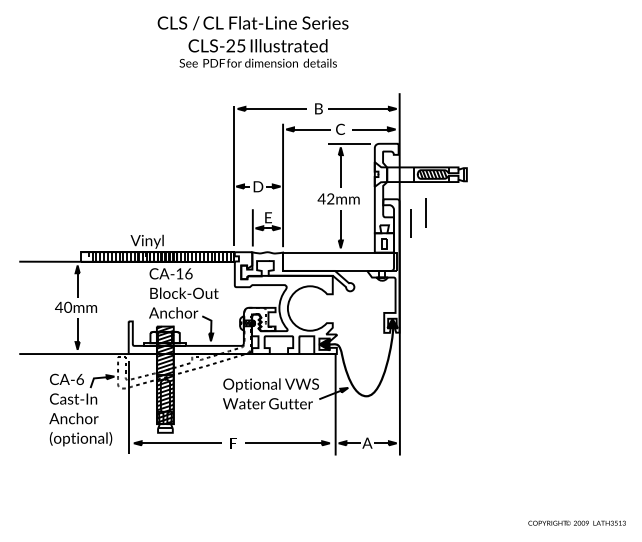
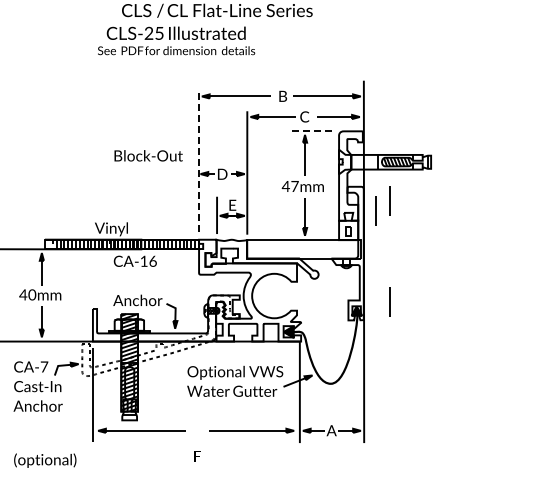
text: (257, 53) -> (175, 41), moved
line: (349, 143) -> (313, 131), solid -> dashed
line: (234, 176) -> (198, 164), solid -> dashed
text: (330, 198) -> (294, 186), 42mm -> 47mm
text: (184, 292) -> (148, 155), moved
line: (425, 313) -> (389, 301), added
text: (80, 379) -> (44, 367), CA-6 -> CA-7
text: (80, 439) -> (44, 461), moved
text: (233, 443) -> (197, 457), moved

